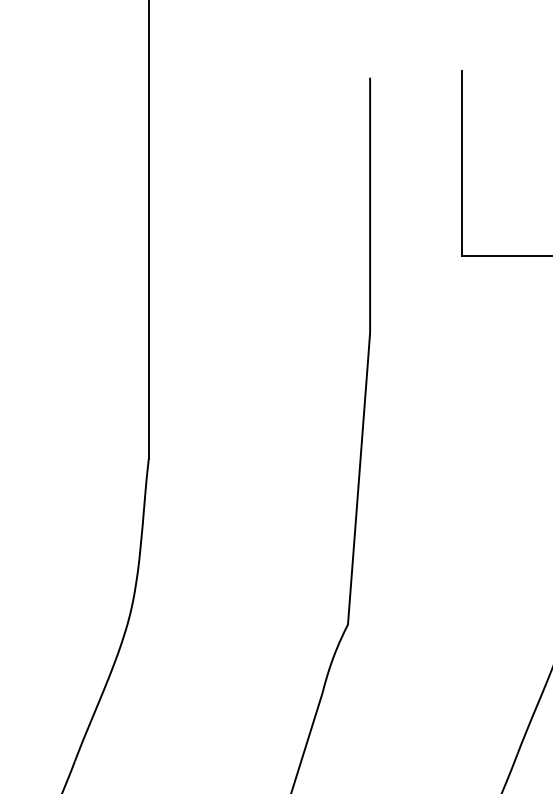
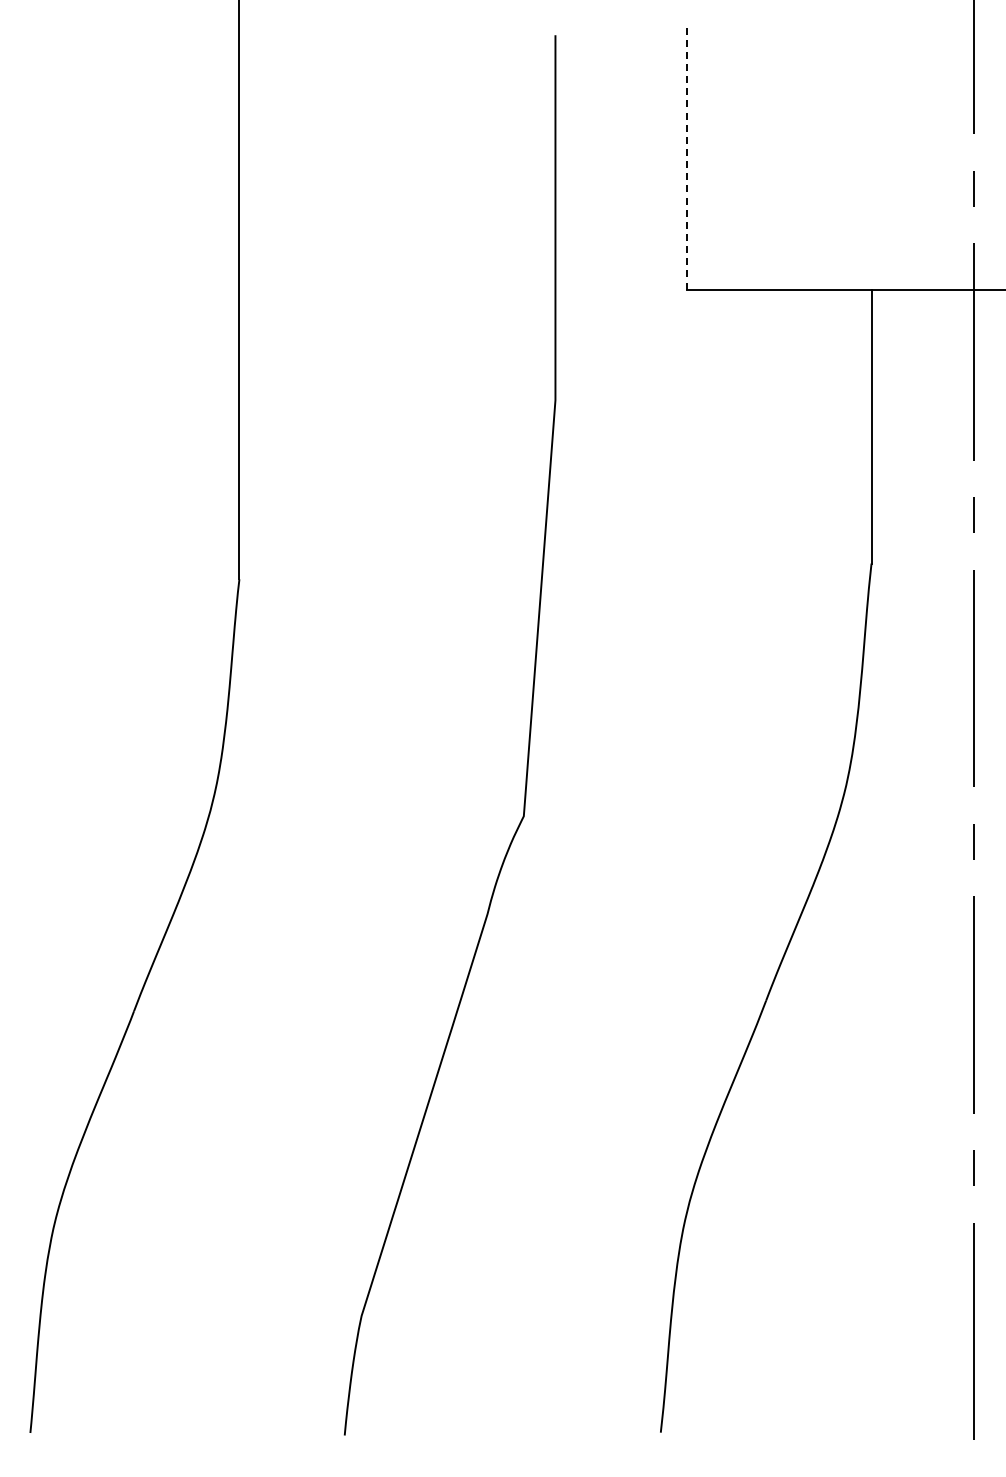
line: (462, 163) -> (687, 157), solid -> dashed

